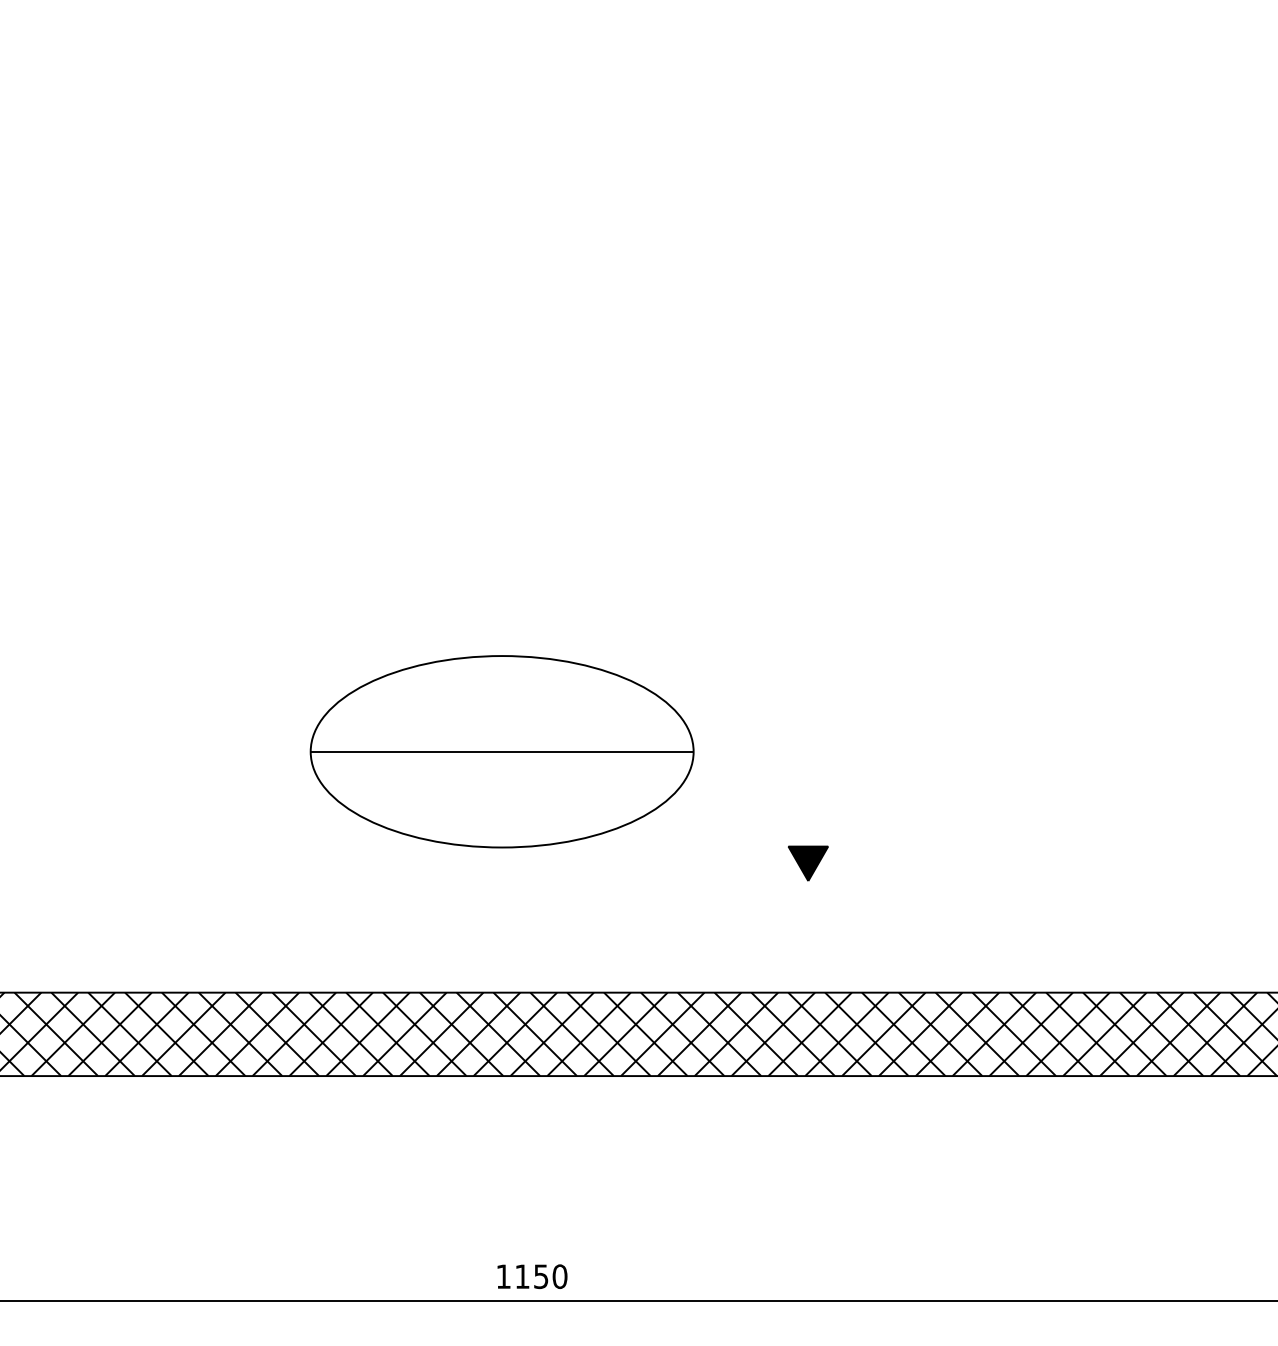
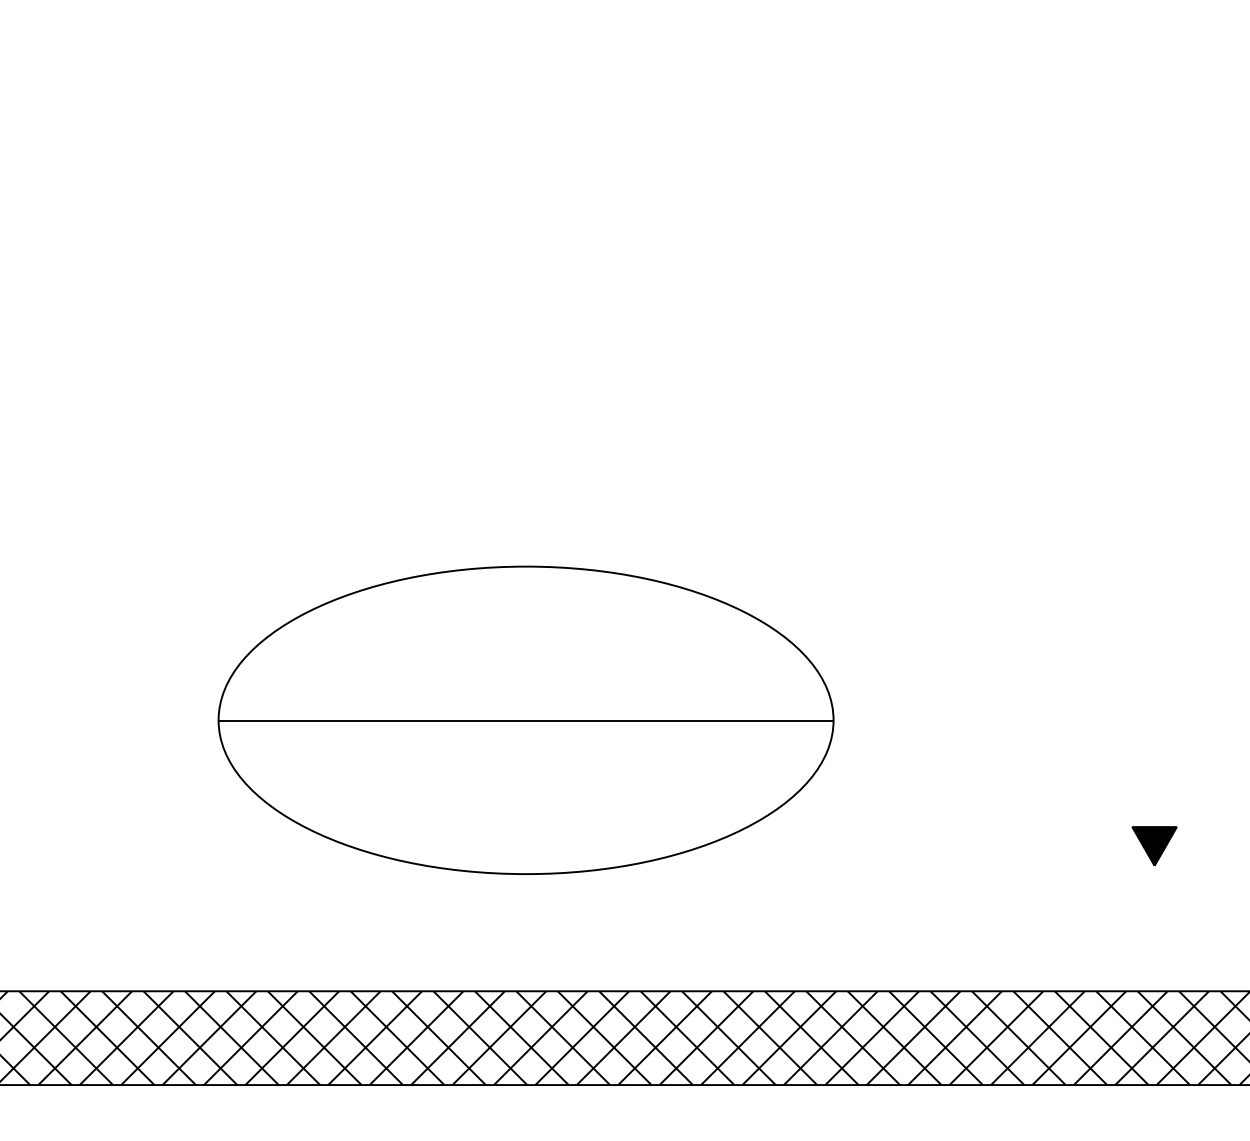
part: (501, 751) -> (525, 720), size x1.43
part: (808, 863) -> (1154, 846), moved

